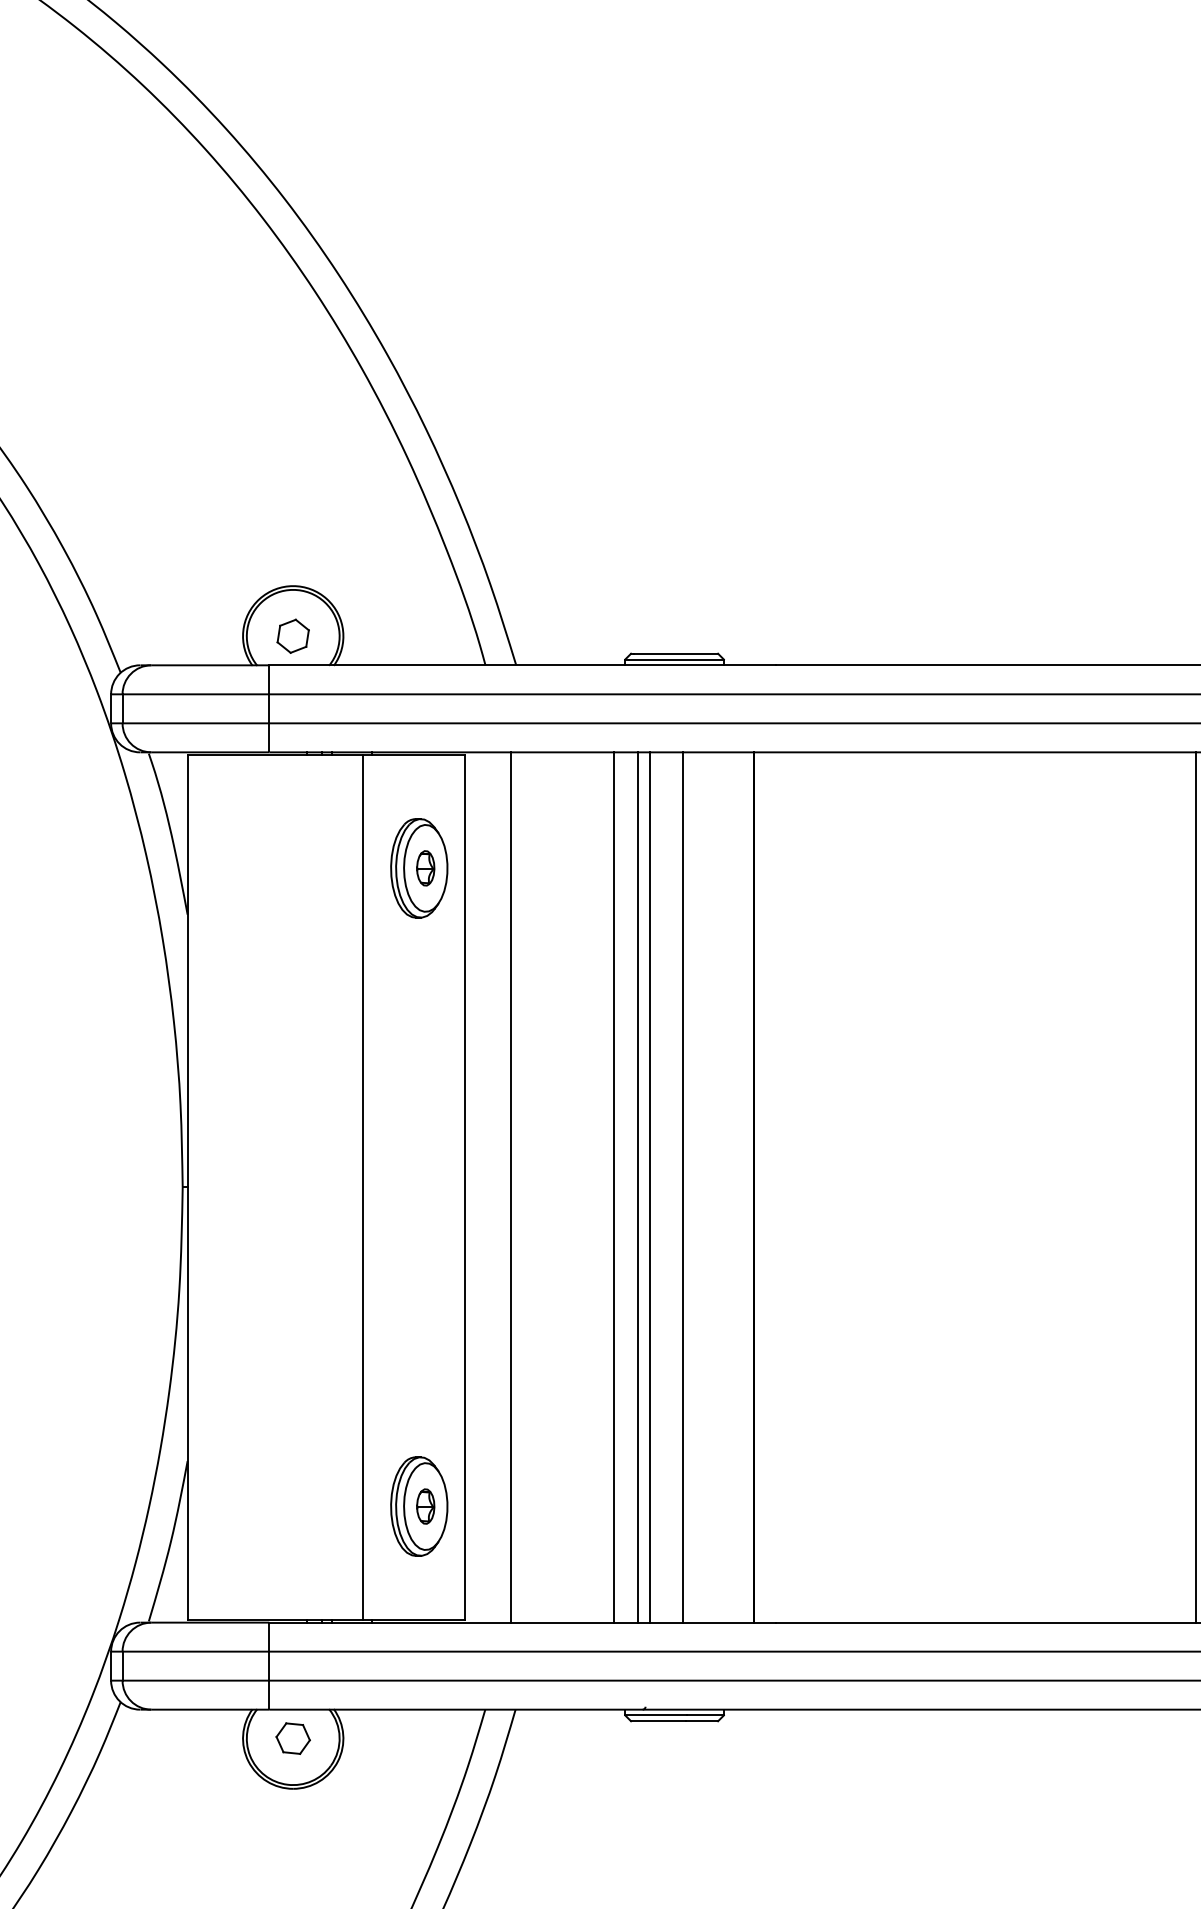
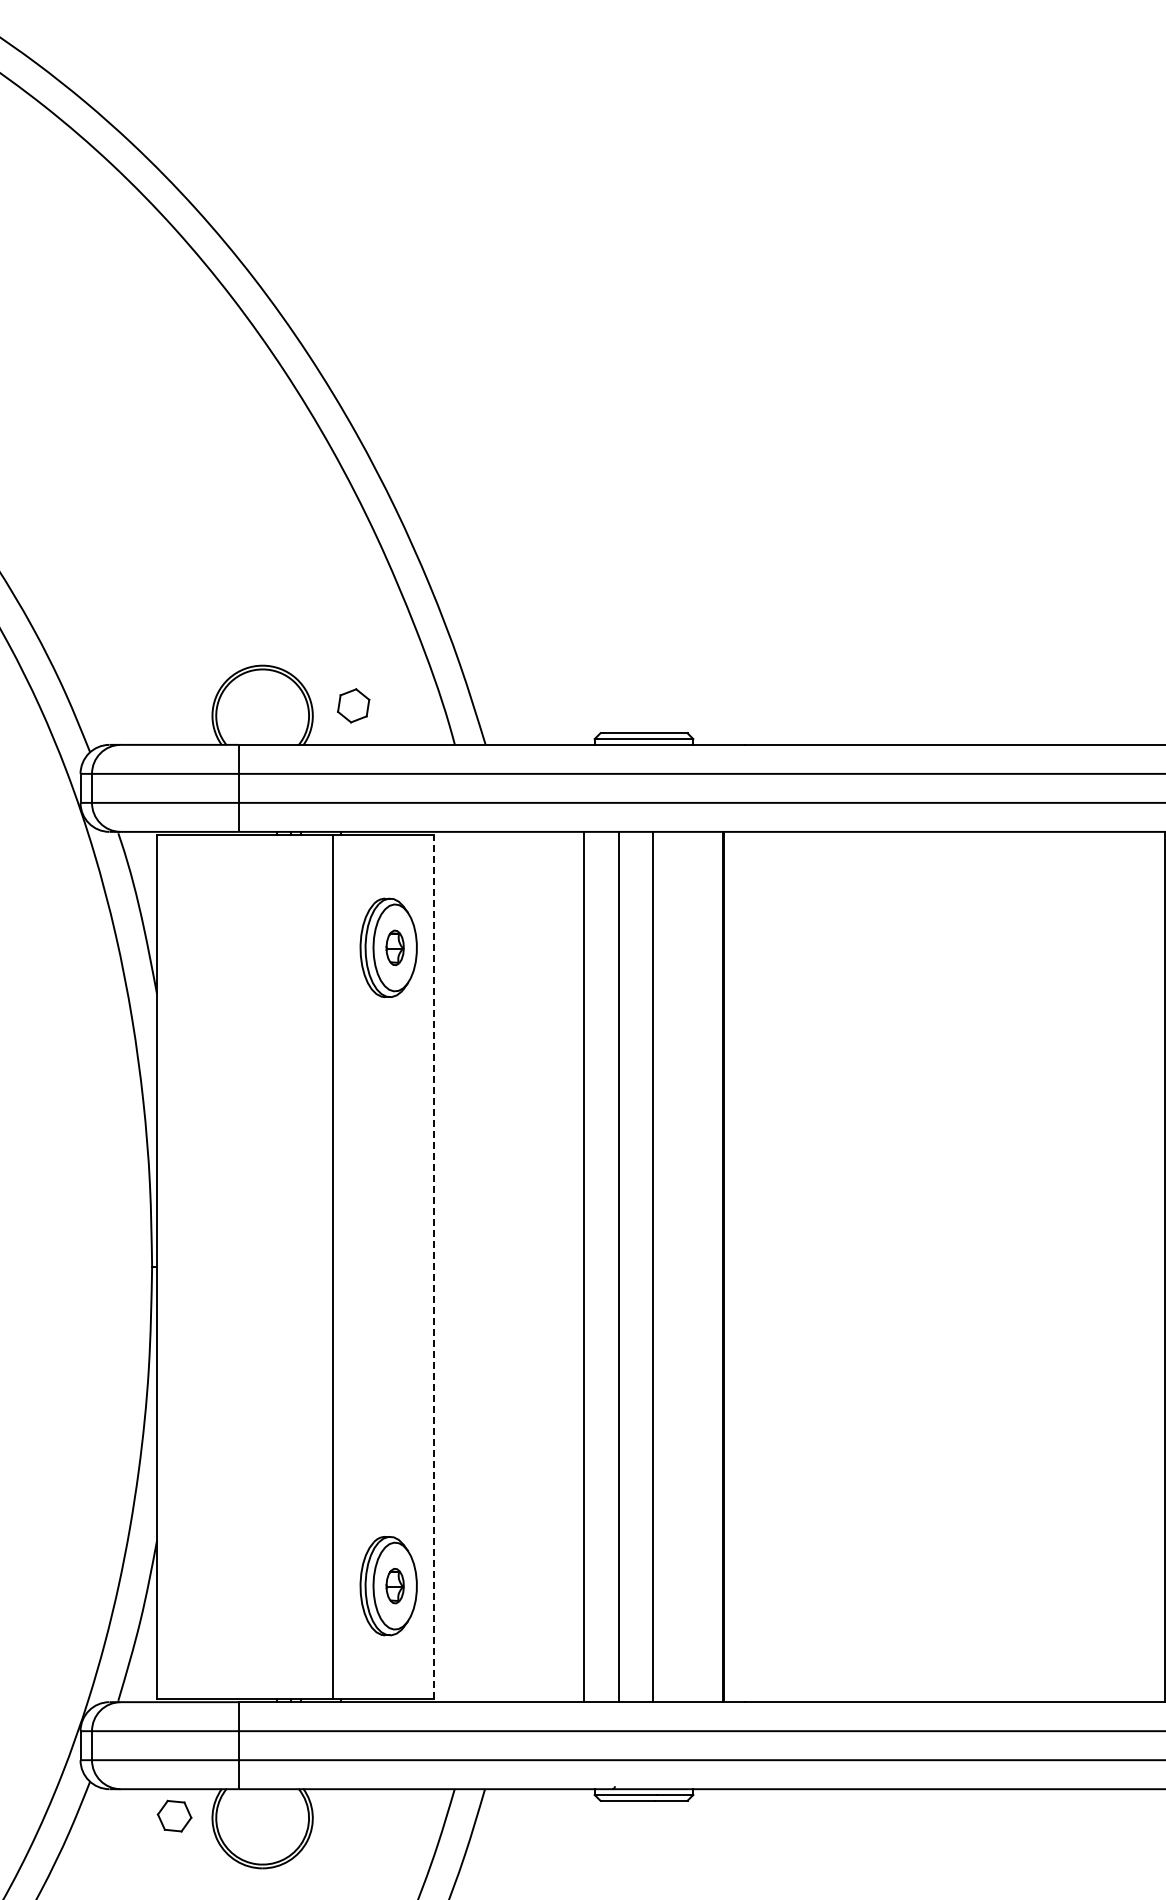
part: (292, 635) -> (352, 705), moved
line: (465, 1186) -> (434, 1266), solid -> dashed
line: (511, 1187) -> (480, 1267), removed
line: (638, 1187) -> (607, 1267), removed
part: (292, 1738) -> (173, 1816), moved

